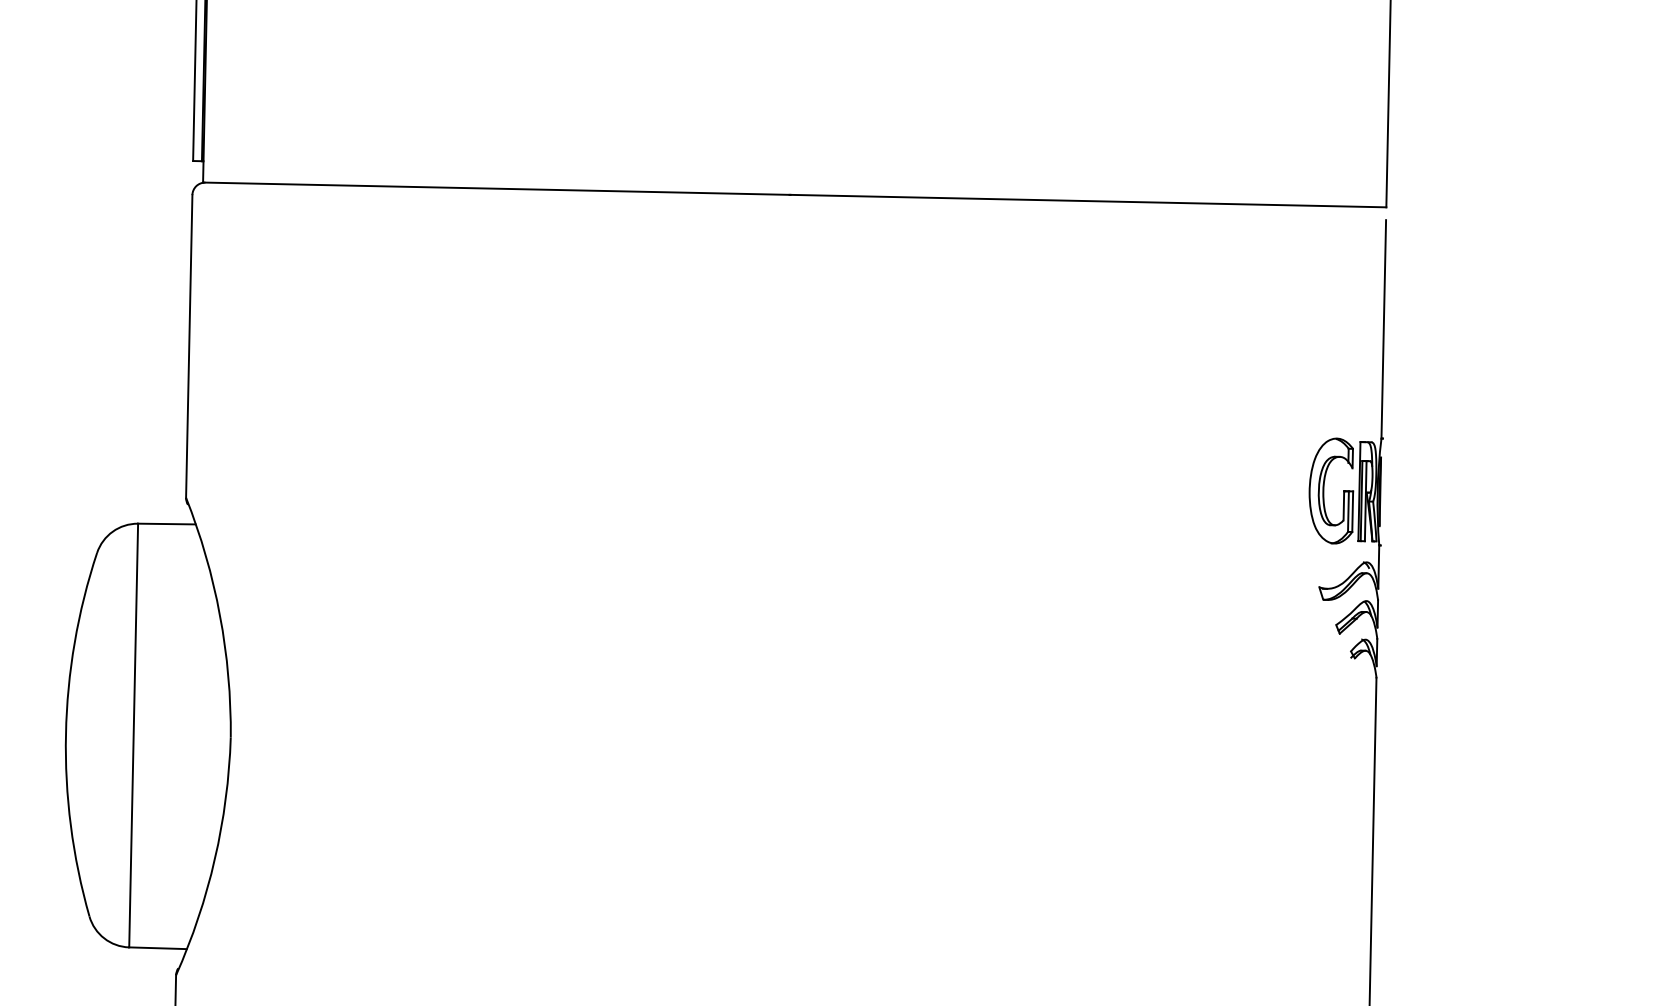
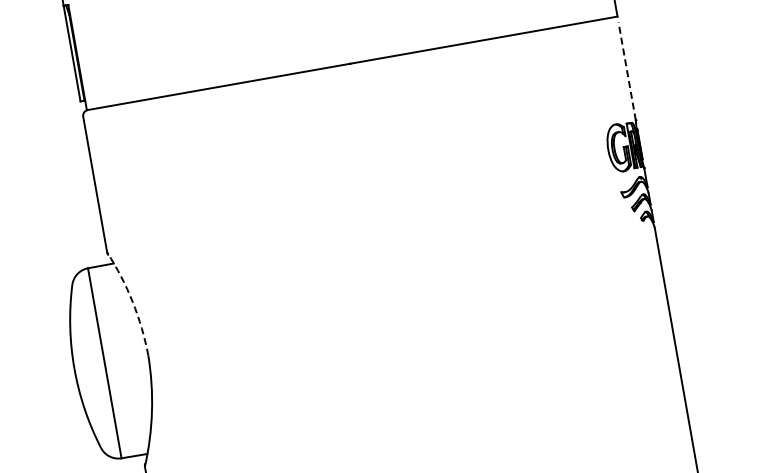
line: (1384, 329) -> (627, 71), solid -> dashed
arc: (219, 616) -> (132, 302), solid -> dashed

